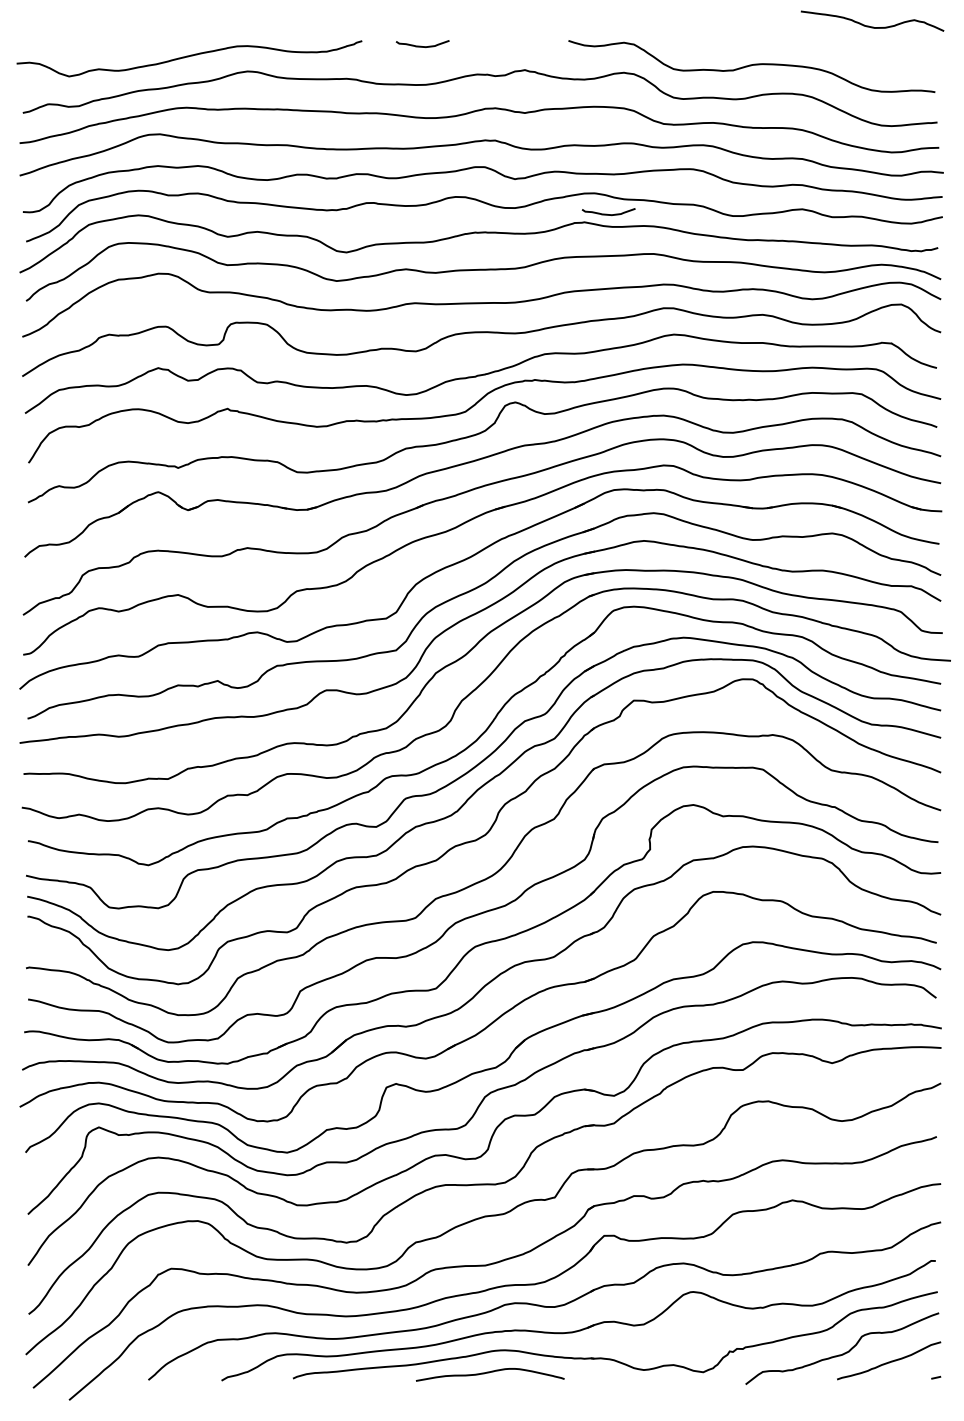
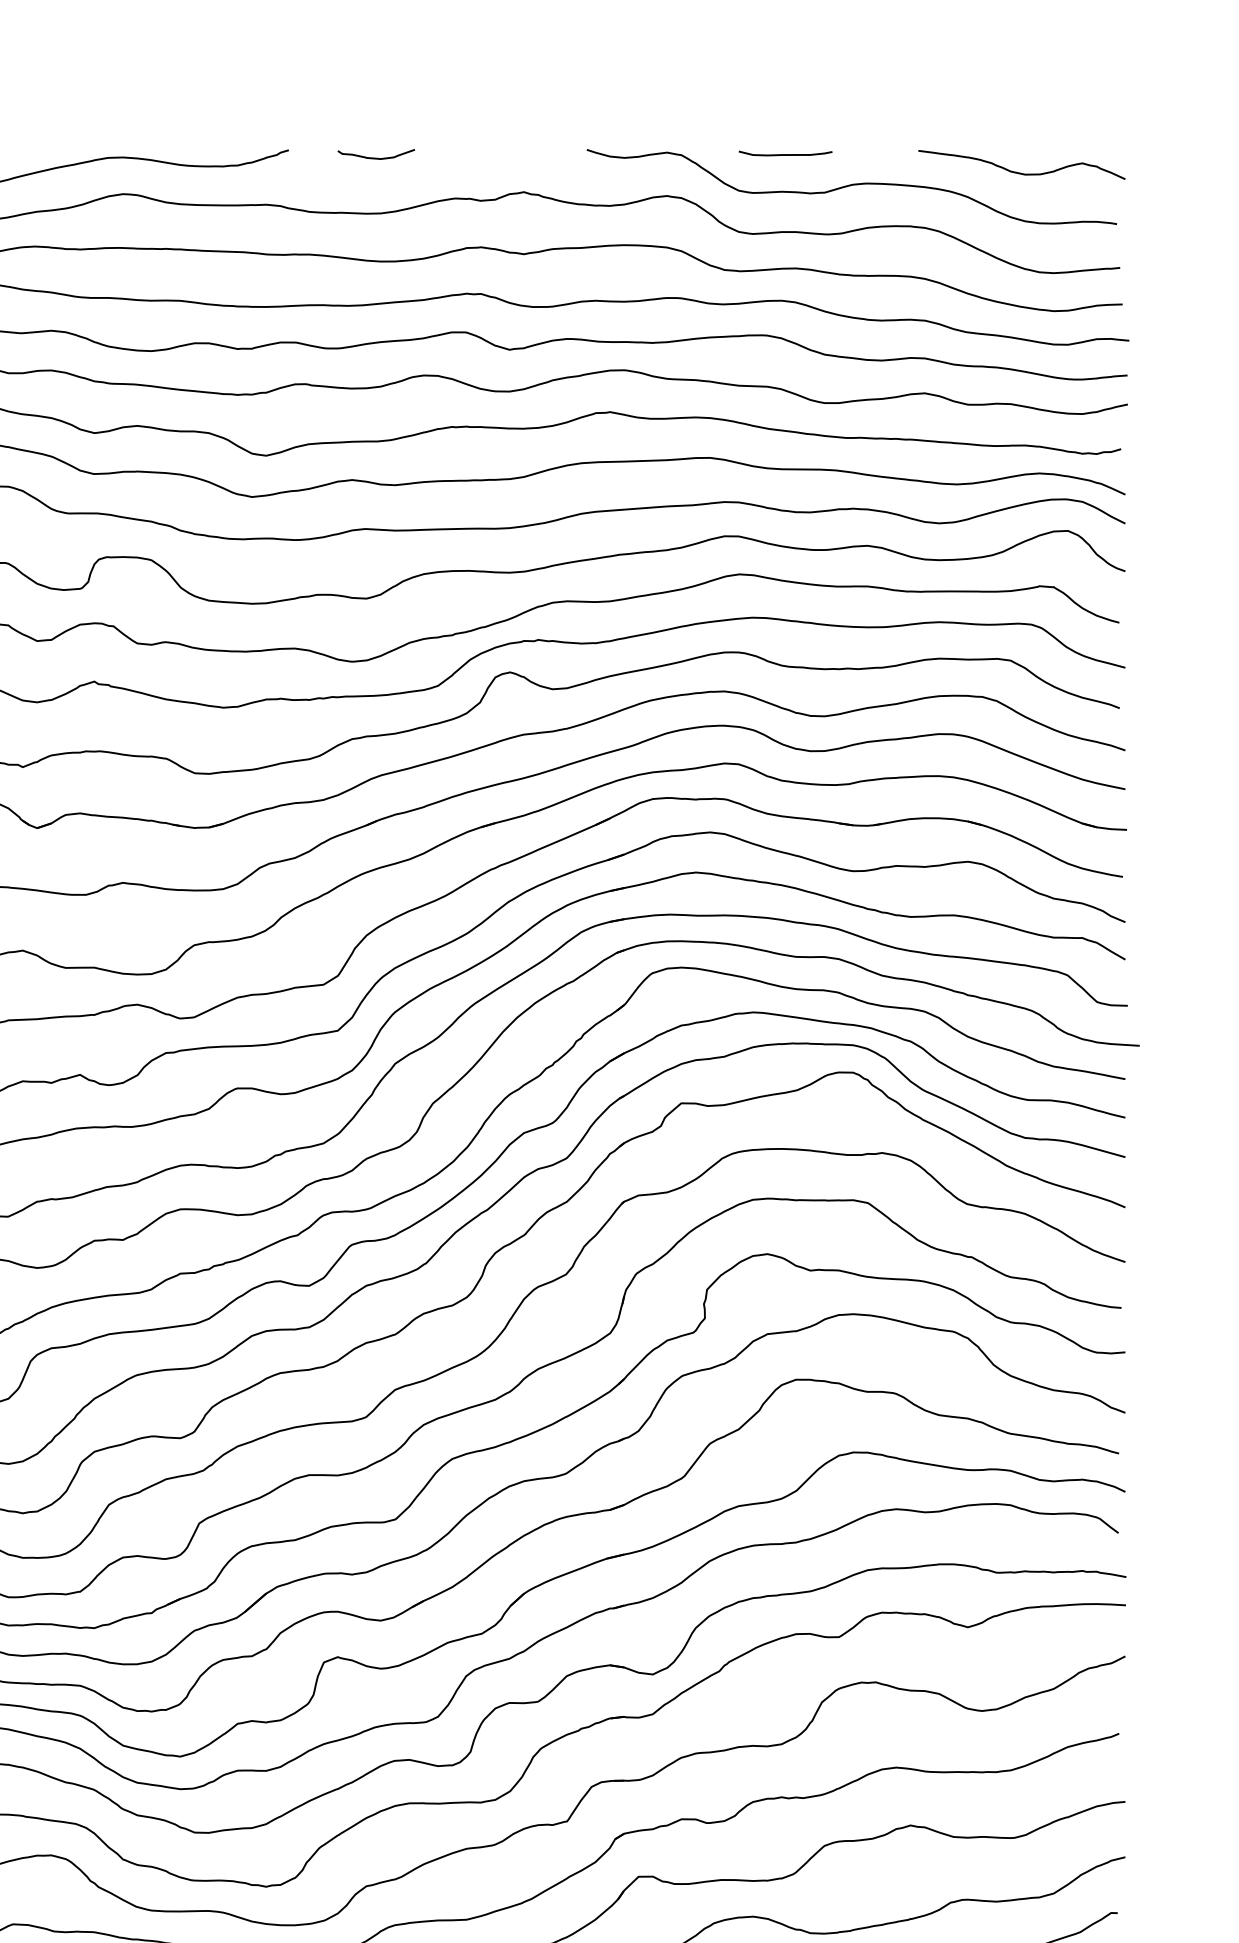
curve: (869, 25) -> (1017, 171), moved
curve: (705, 43) -> (784, 153), added
curve: (607, 213) -> (643, 399), removed

